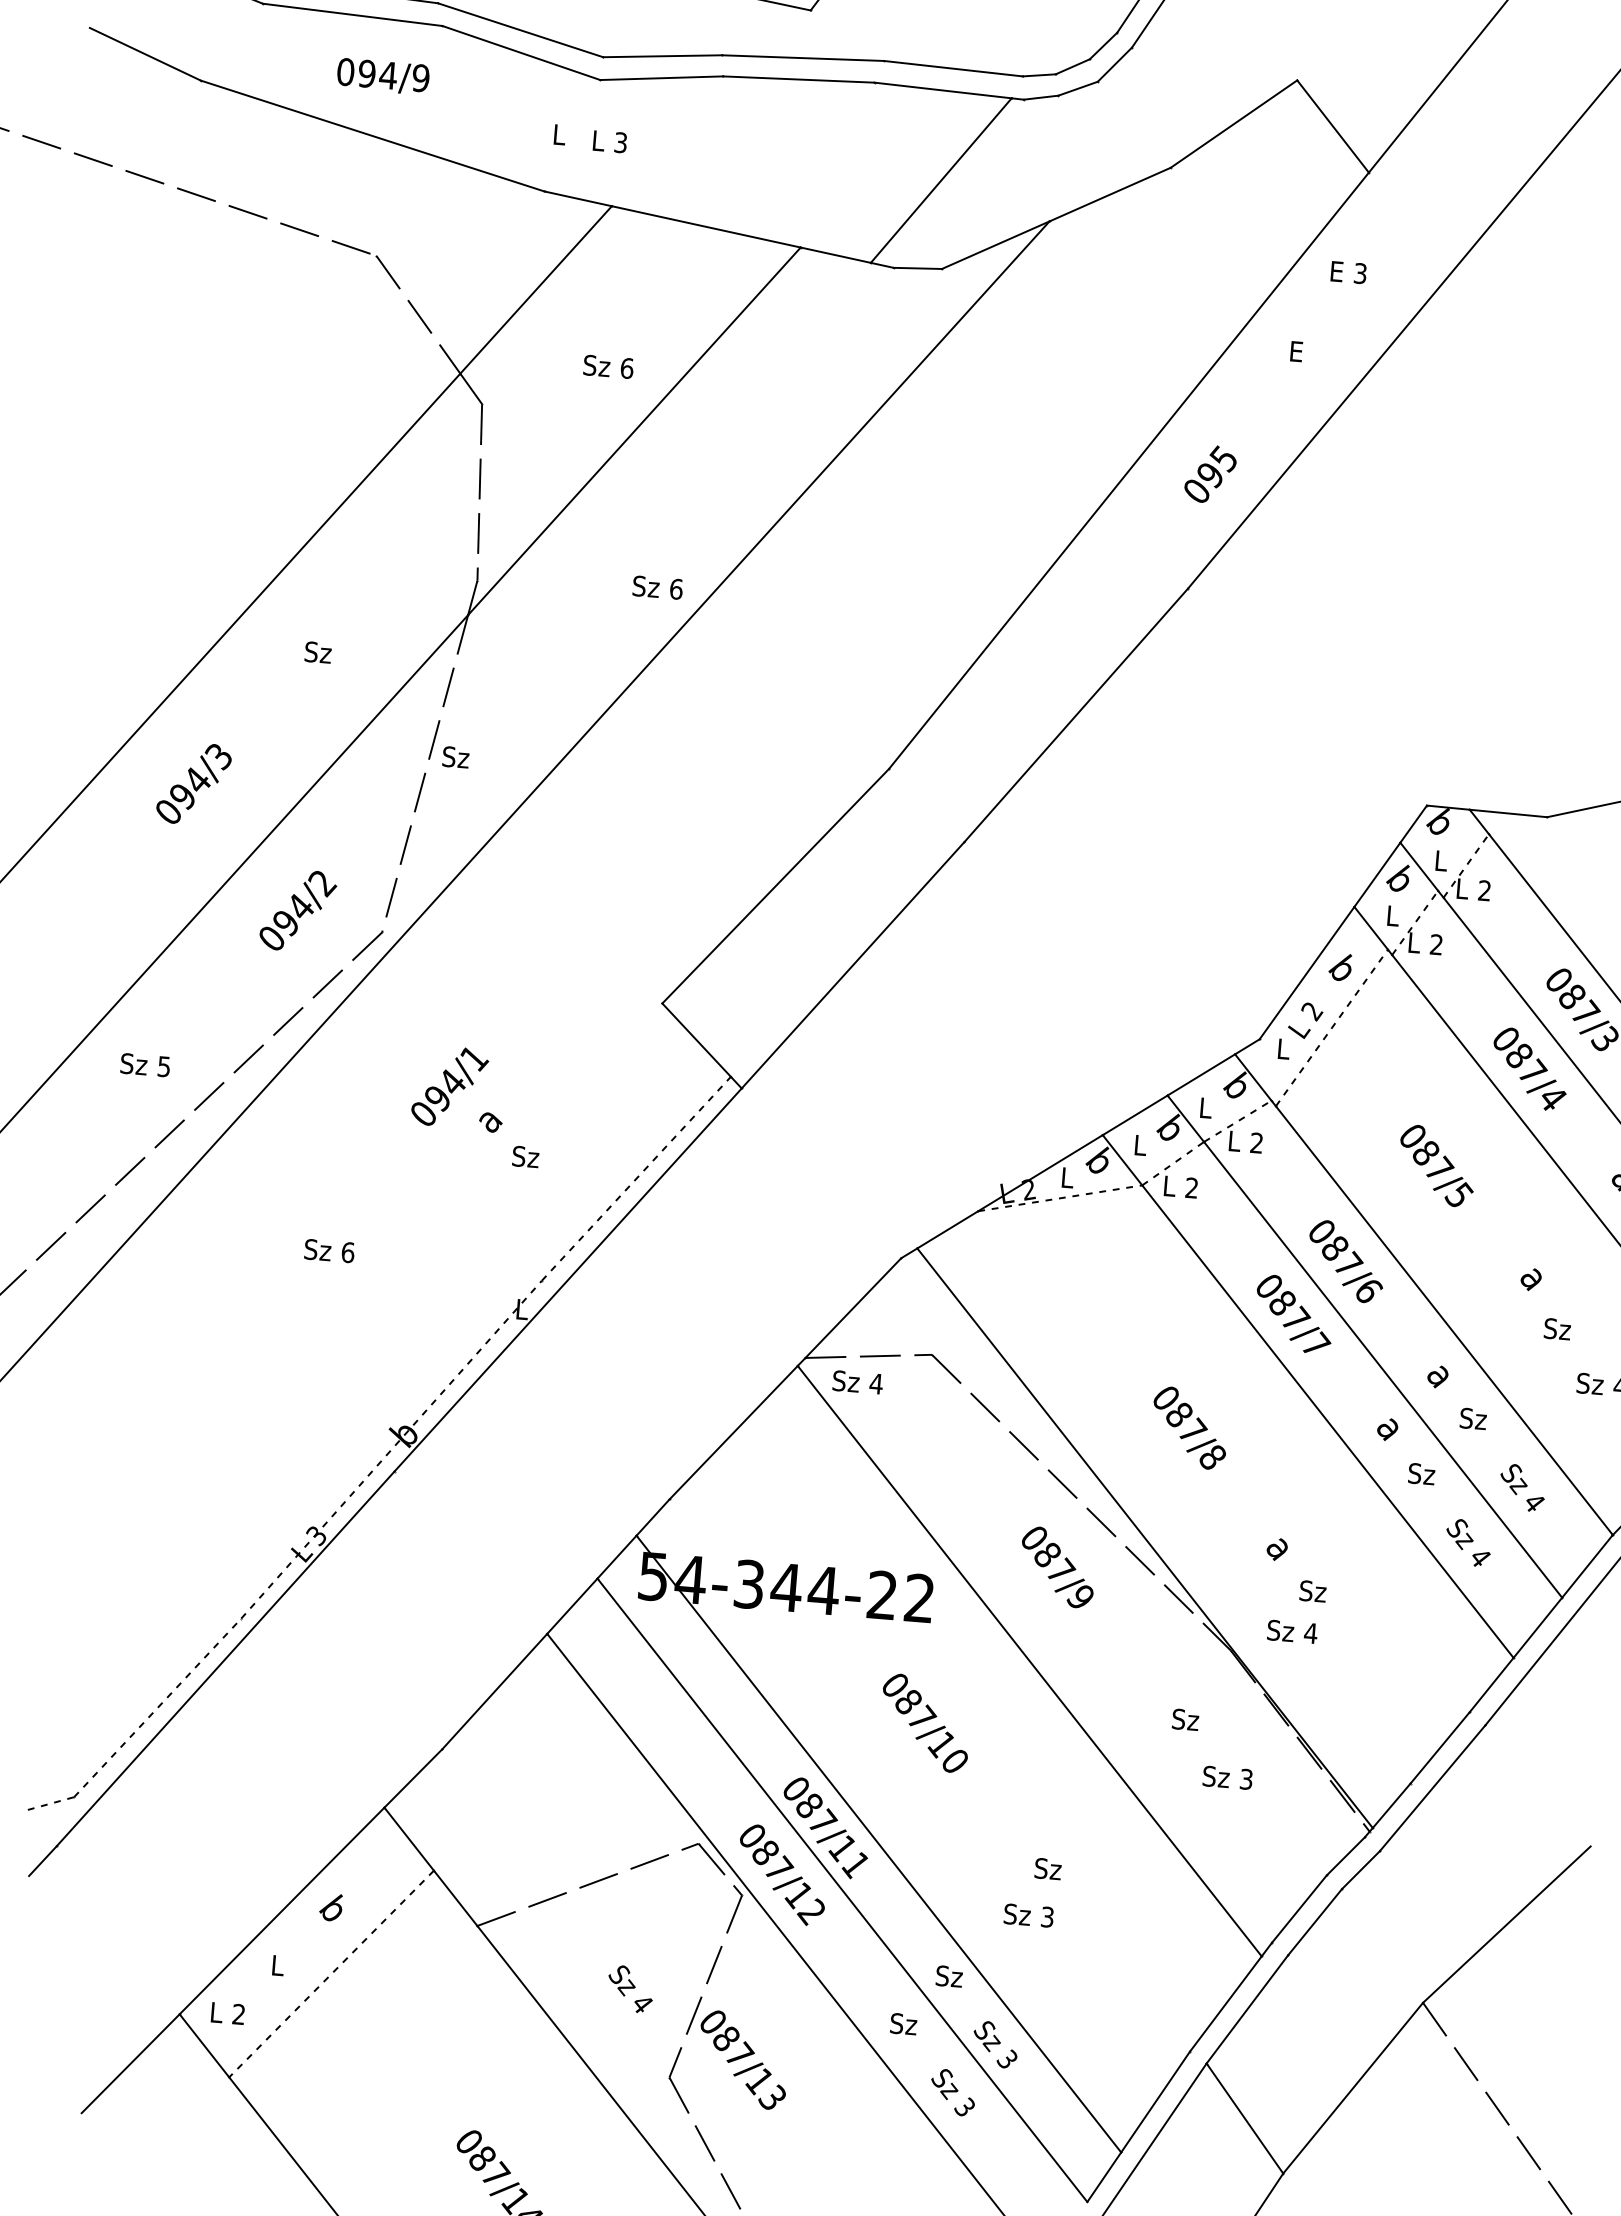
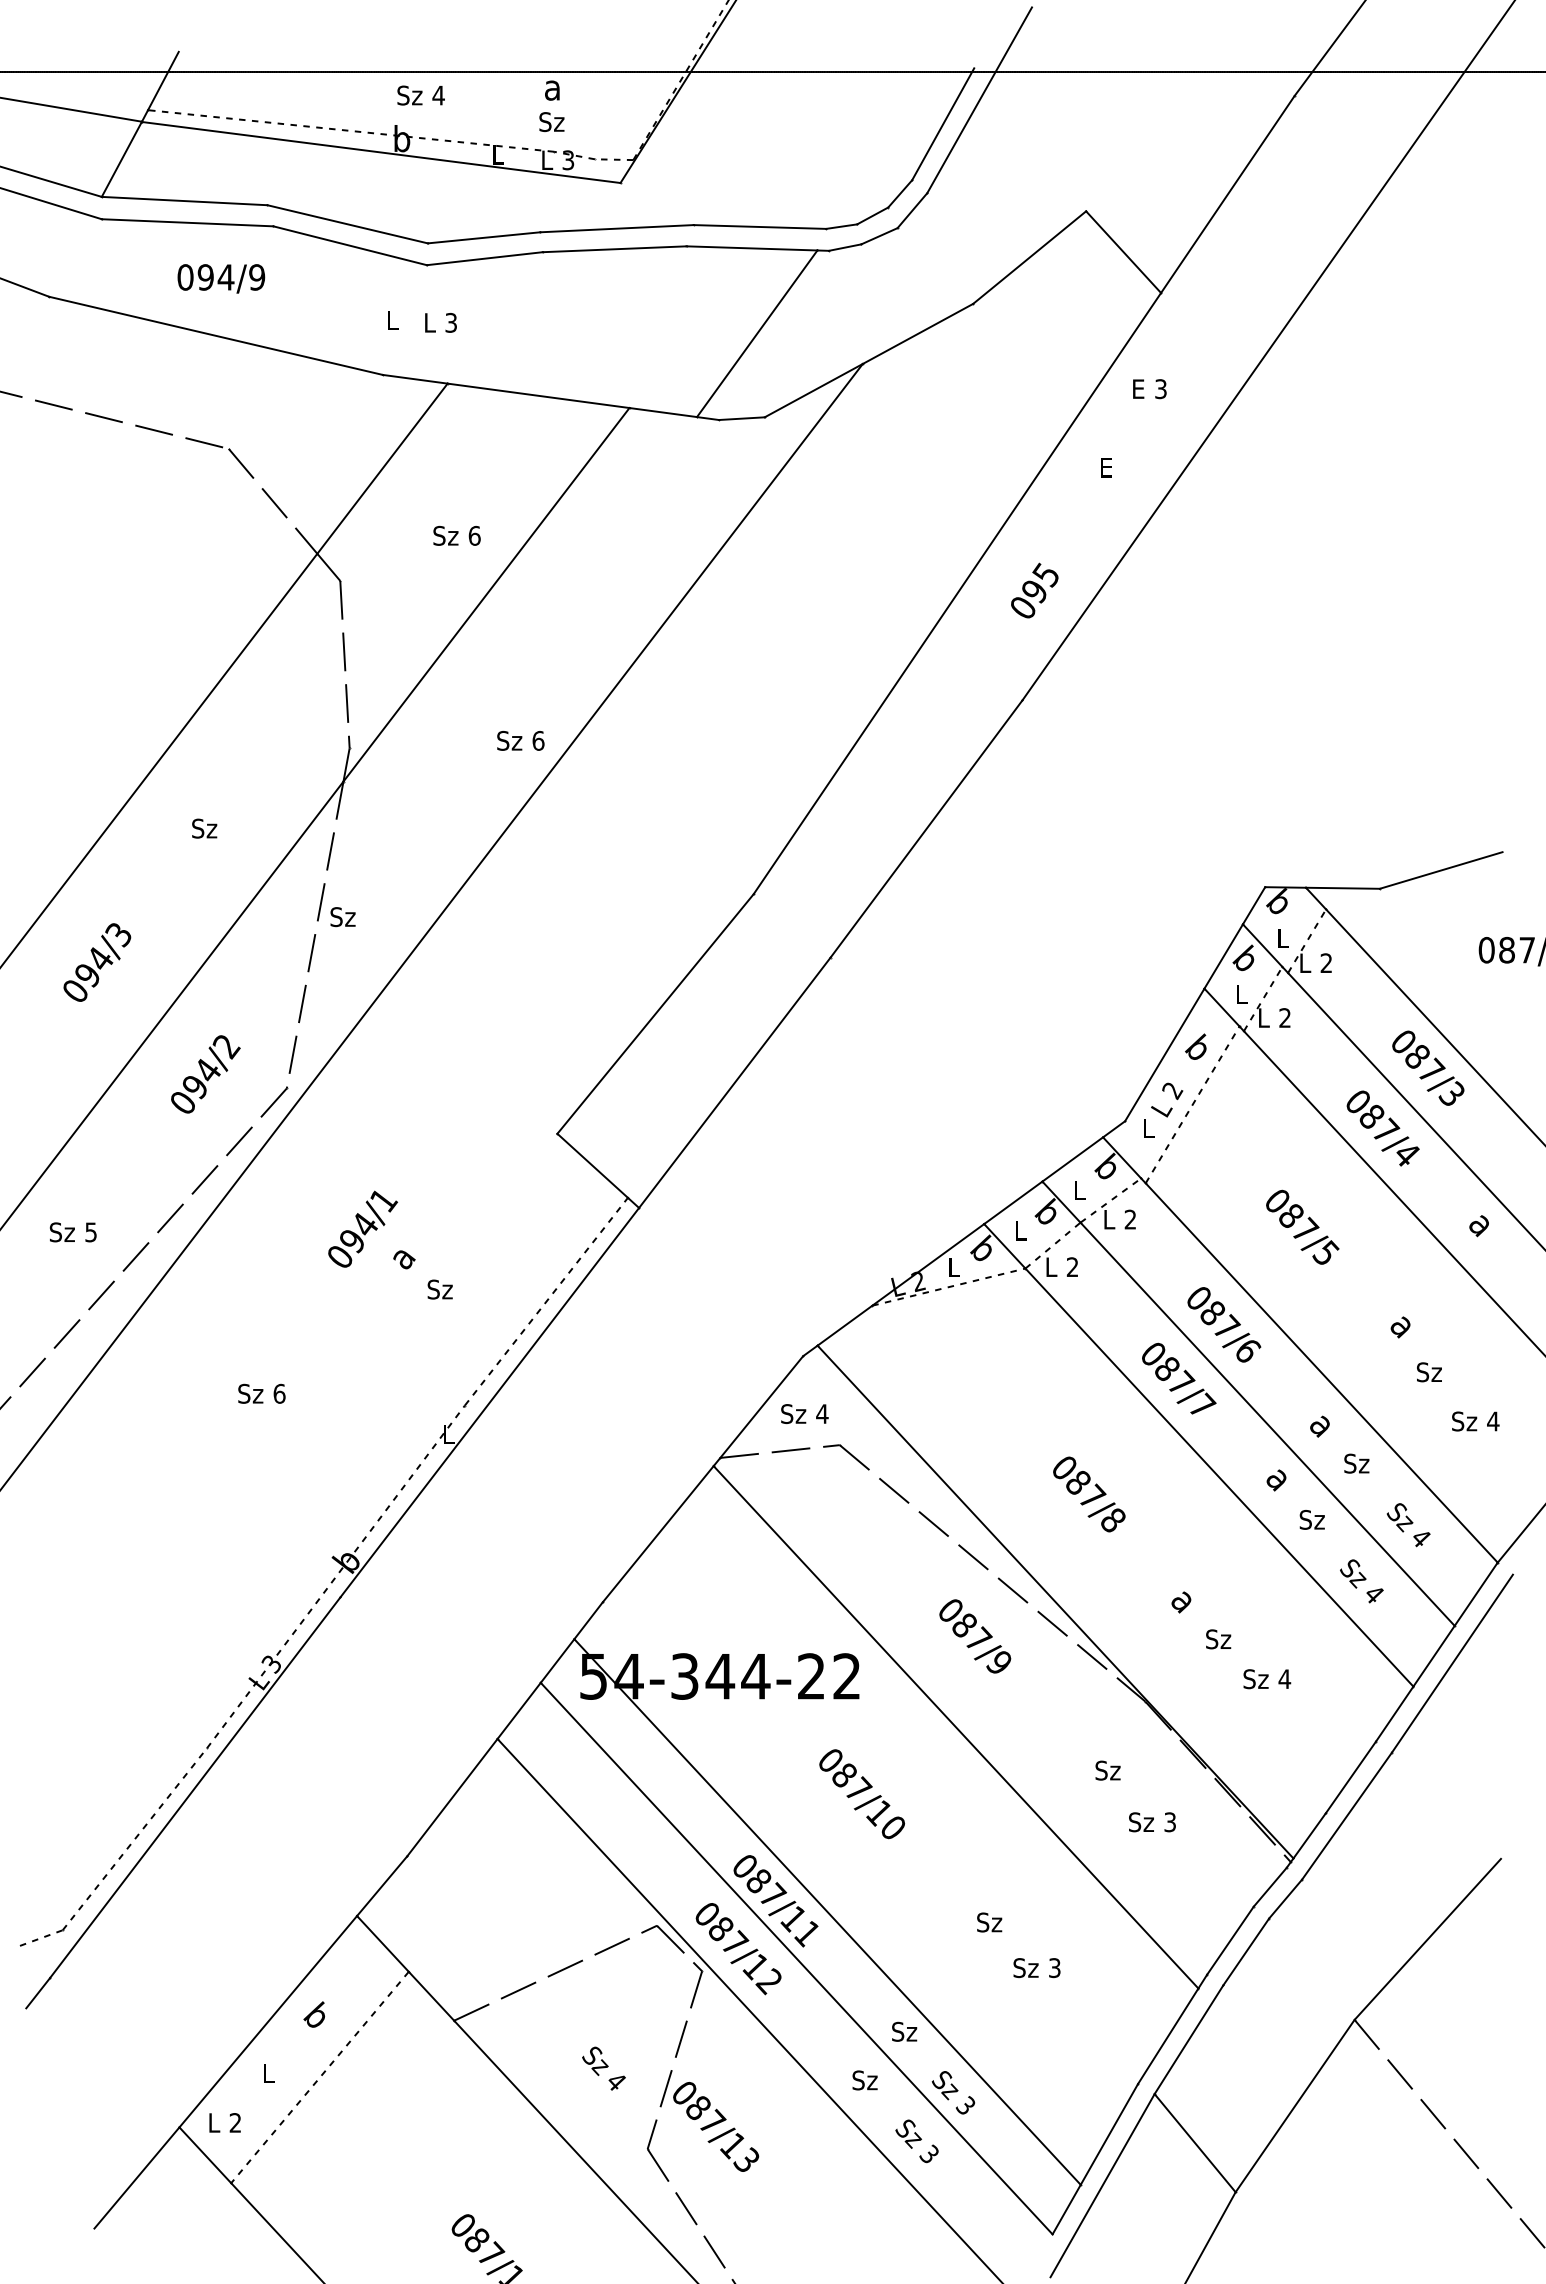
text: (857, 1381) -> (804, 1413), moved
text: (1292, 1632) -> (1267, 1679), moved
text: (1028, 1916) -> (1036, 1968), moved

